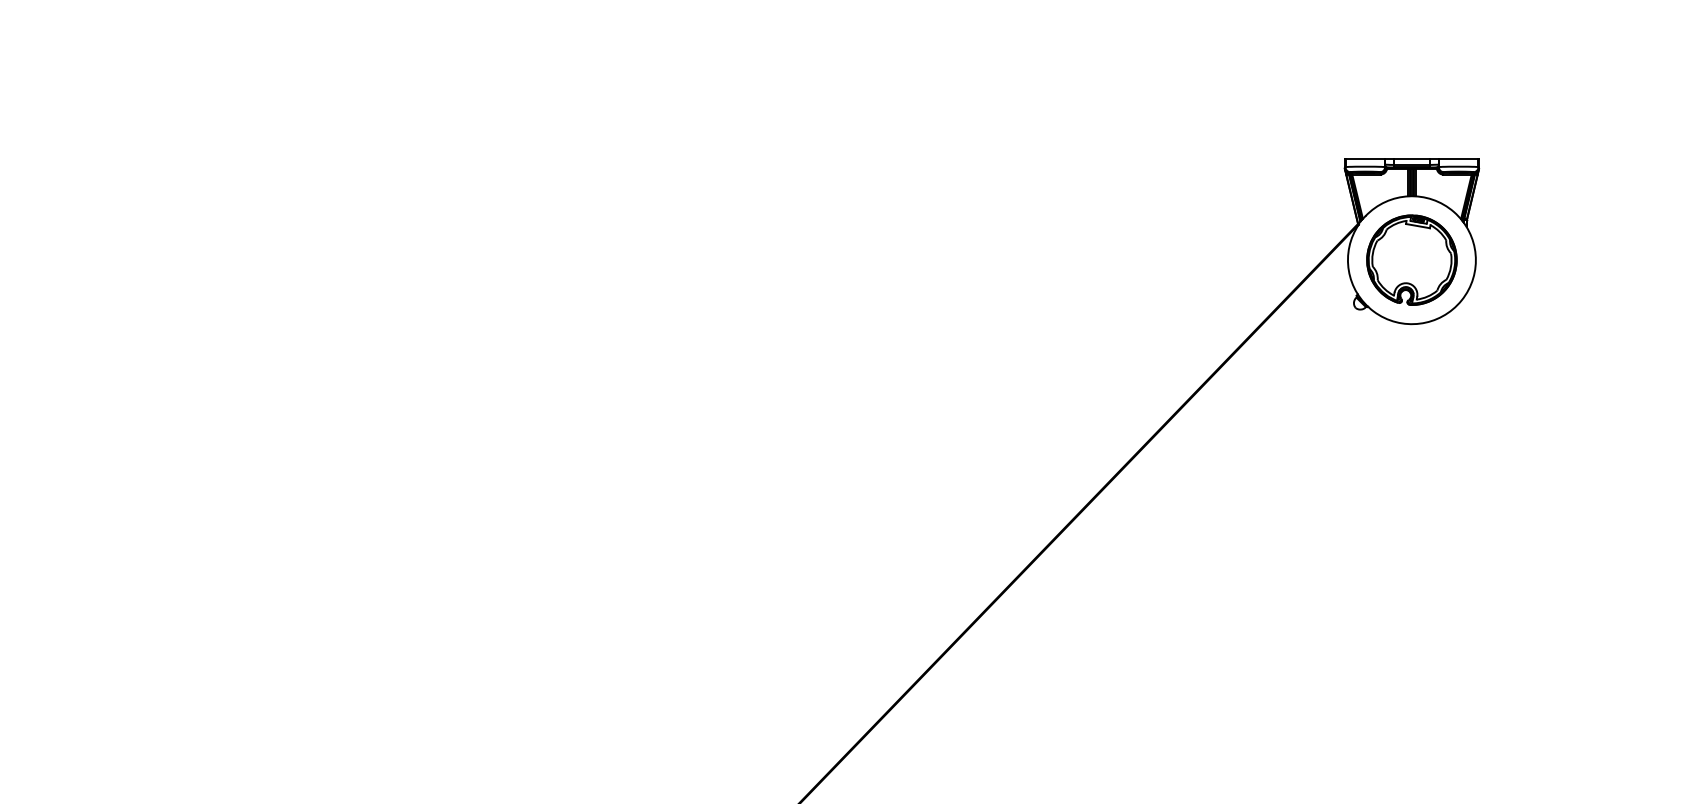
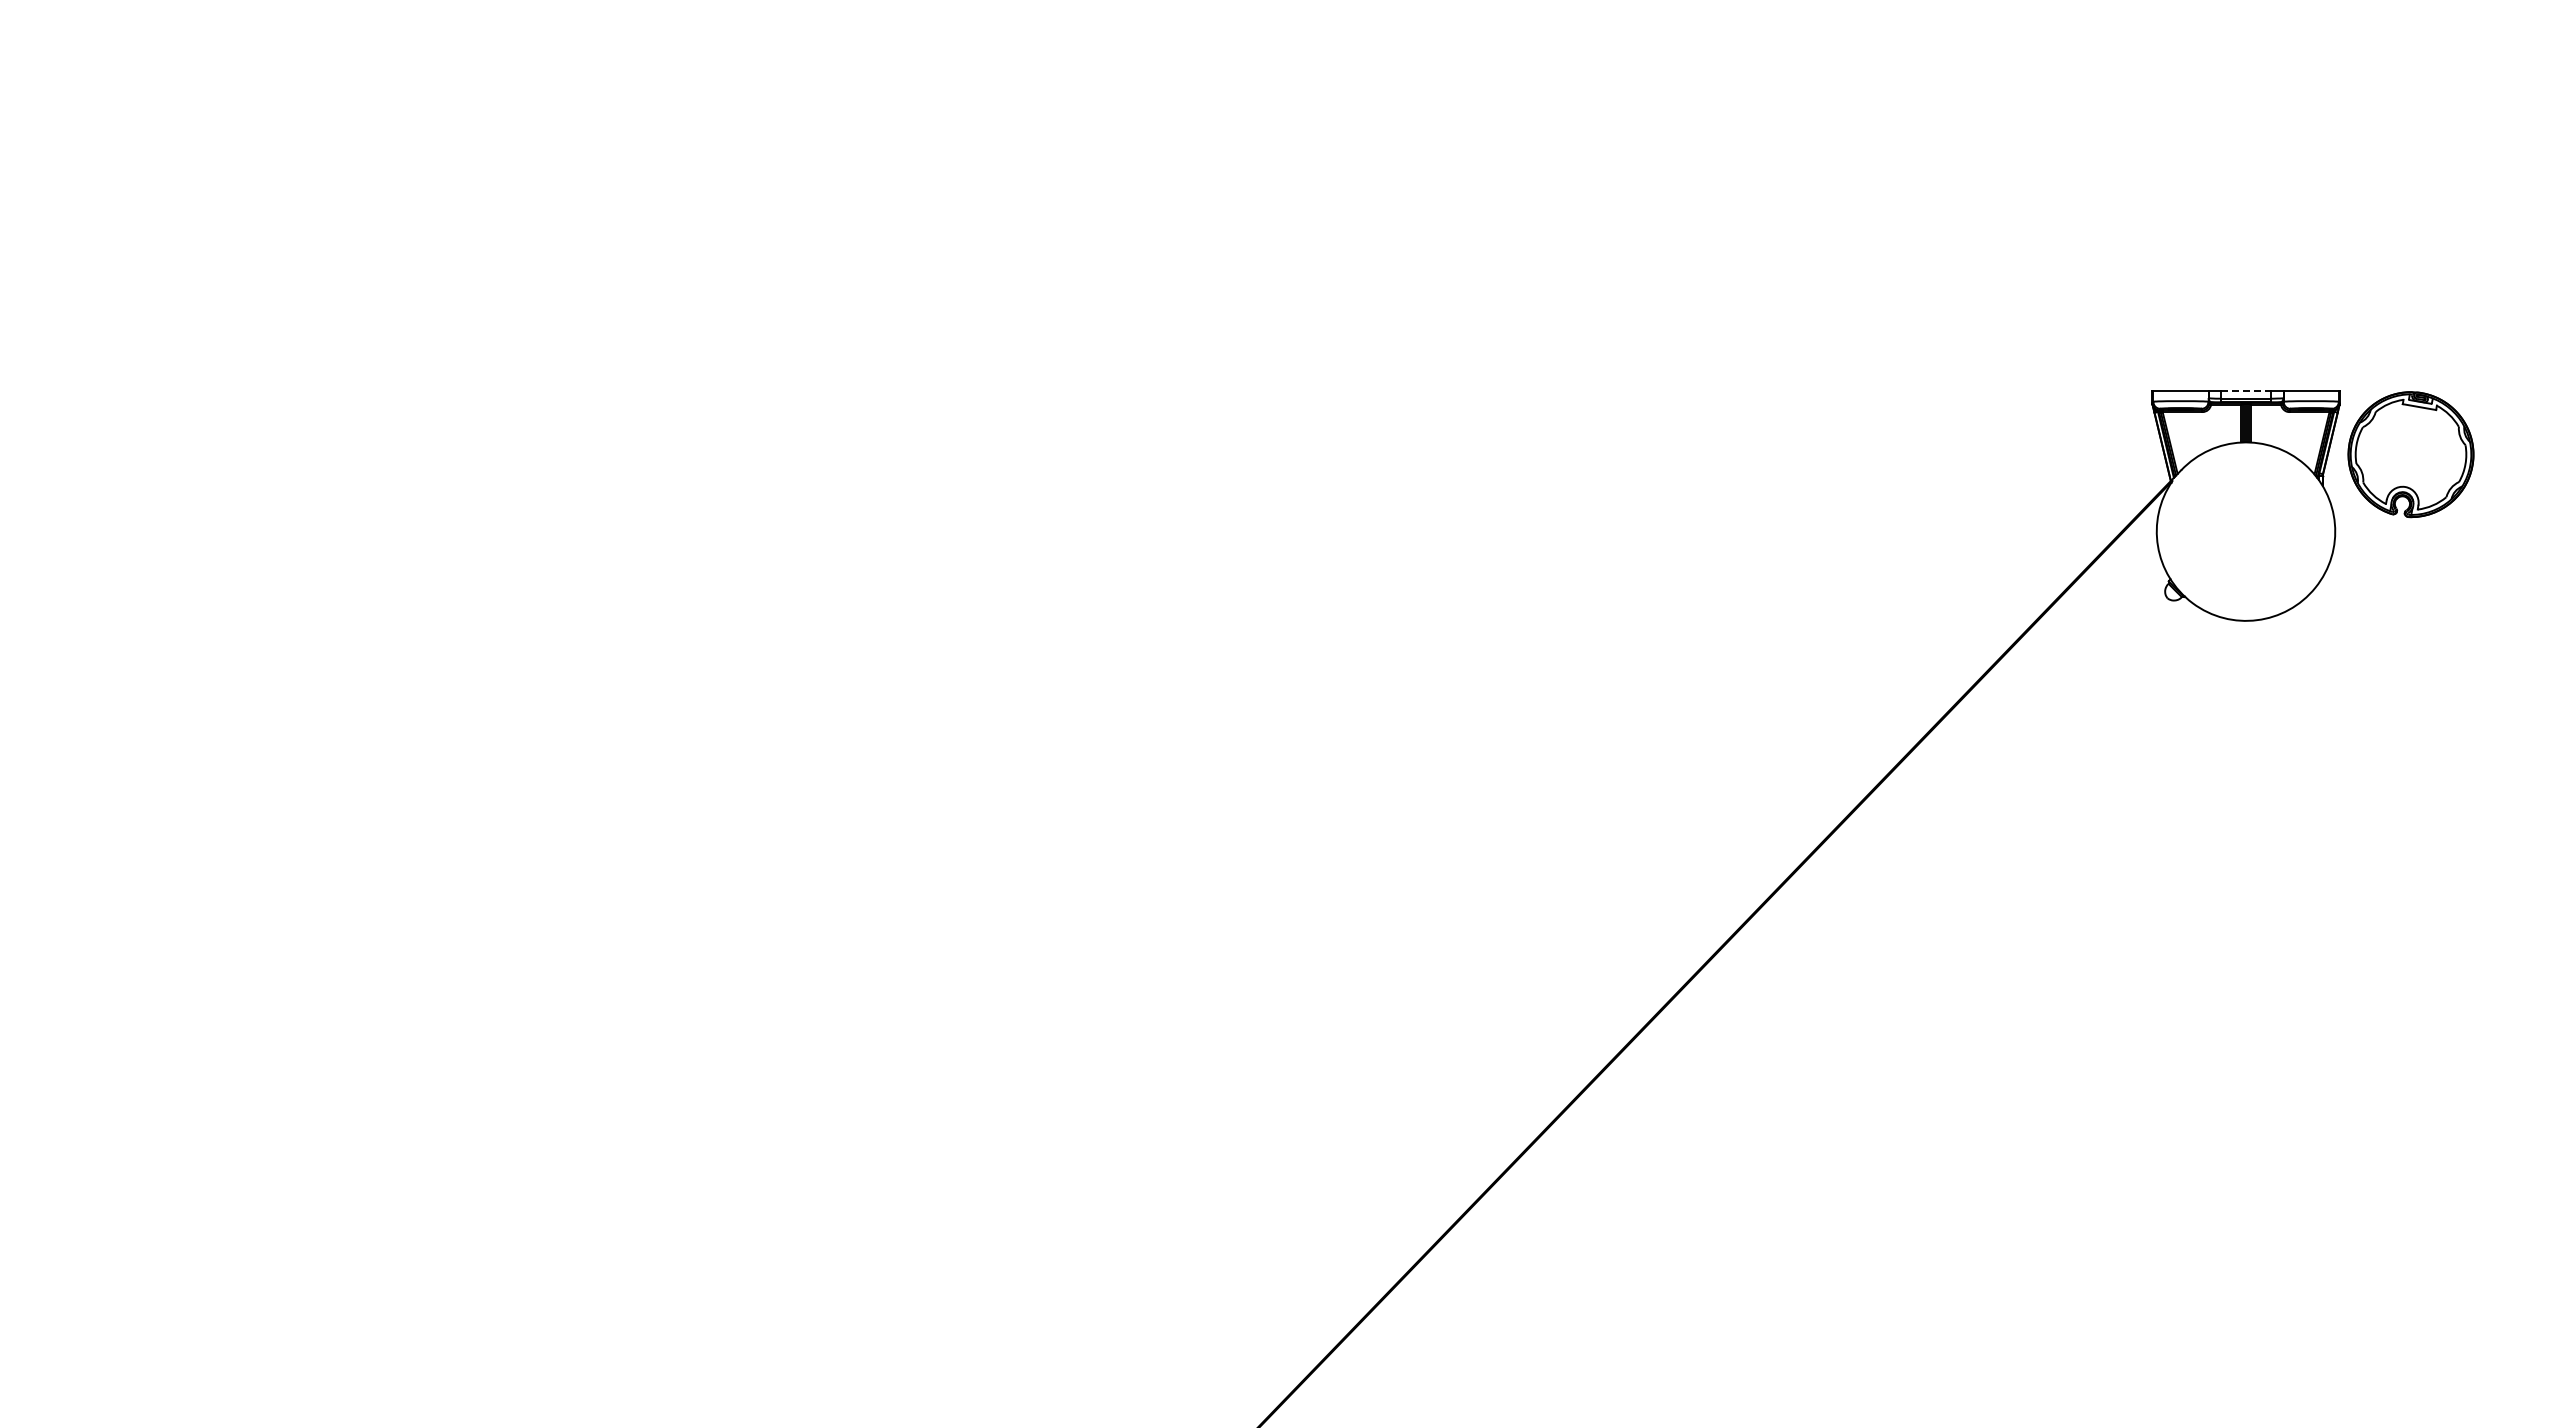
line: (1412, 159) -> (2246, 390), solid -> dashed
part: (1411, 260) -> (2410, 454), moved

